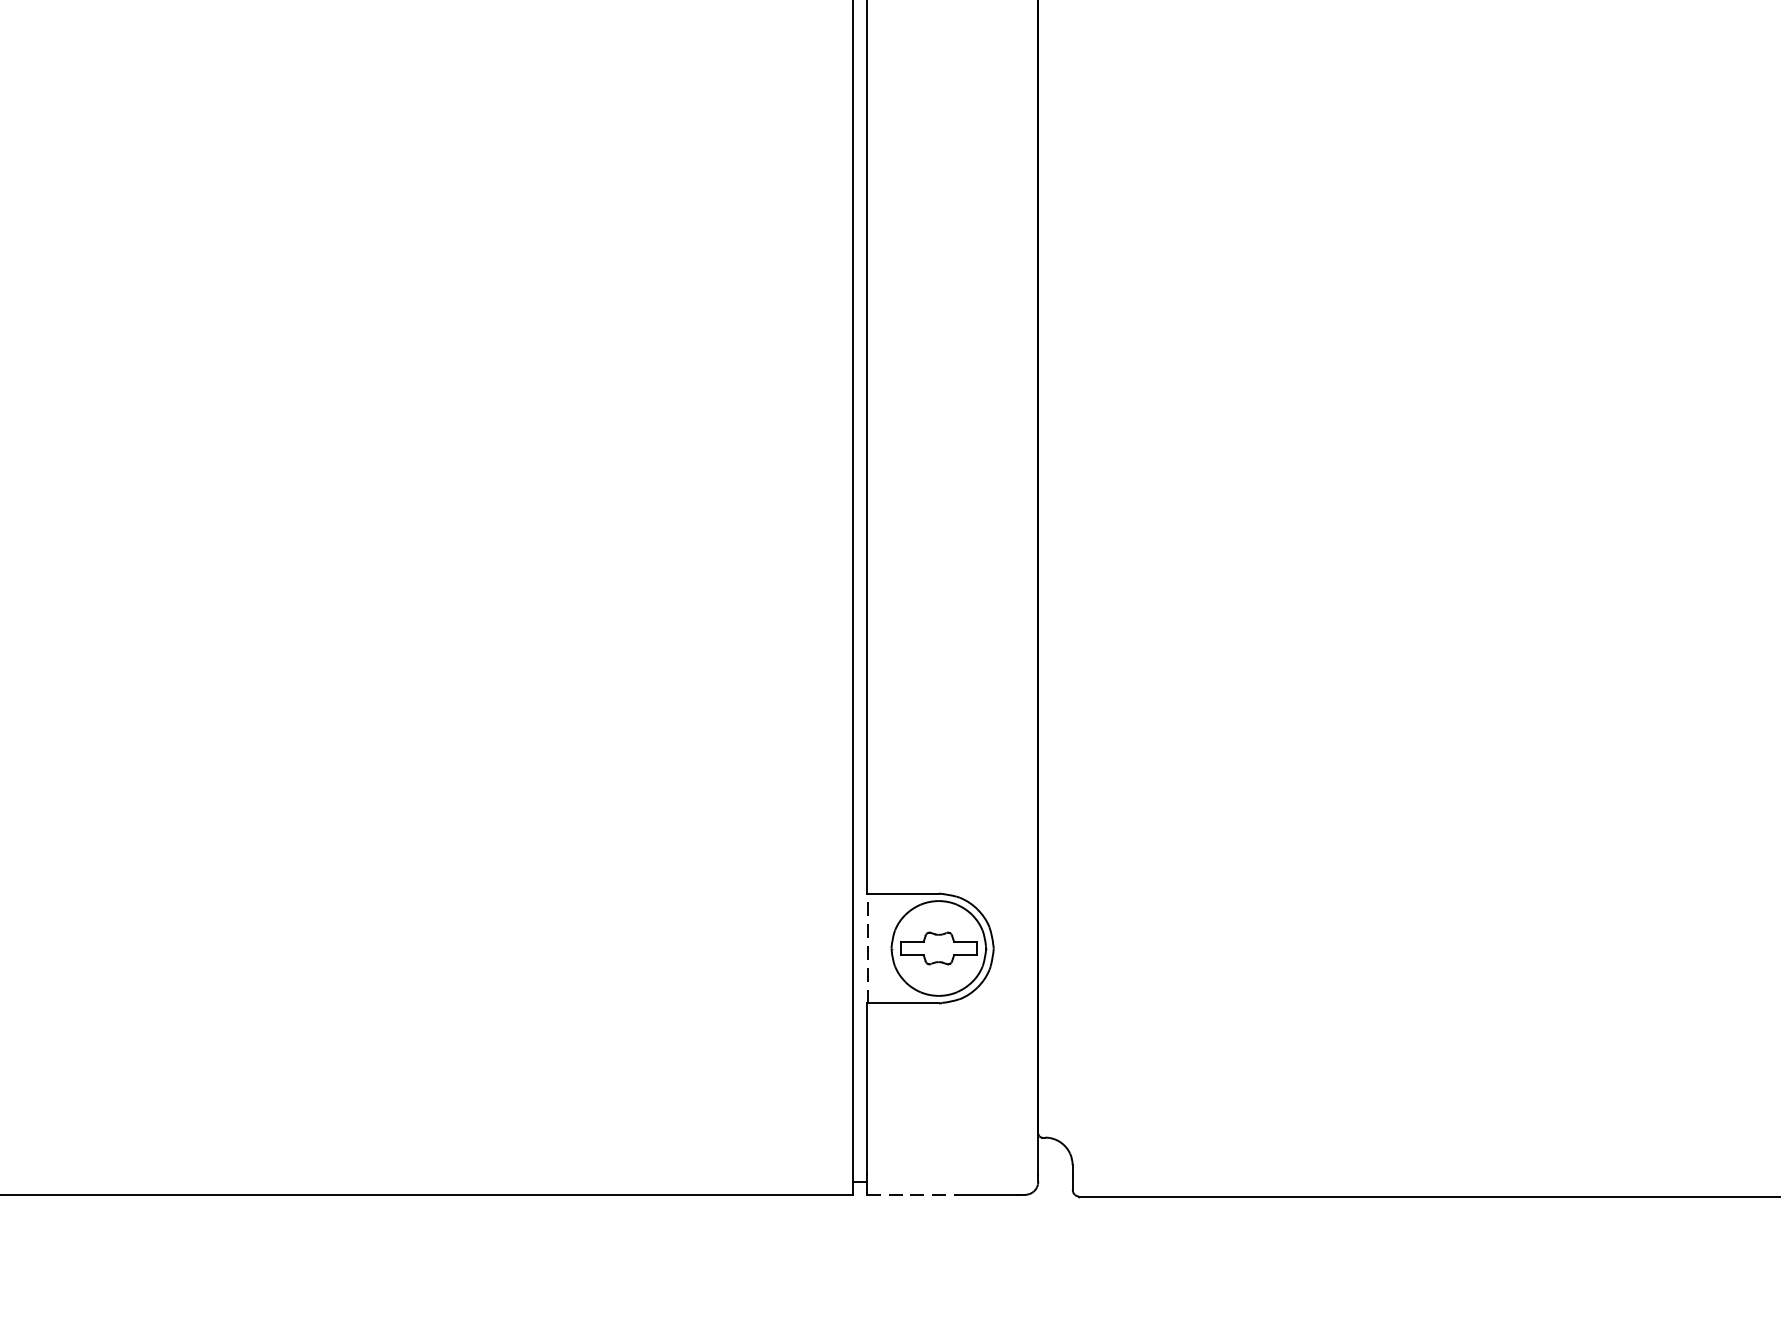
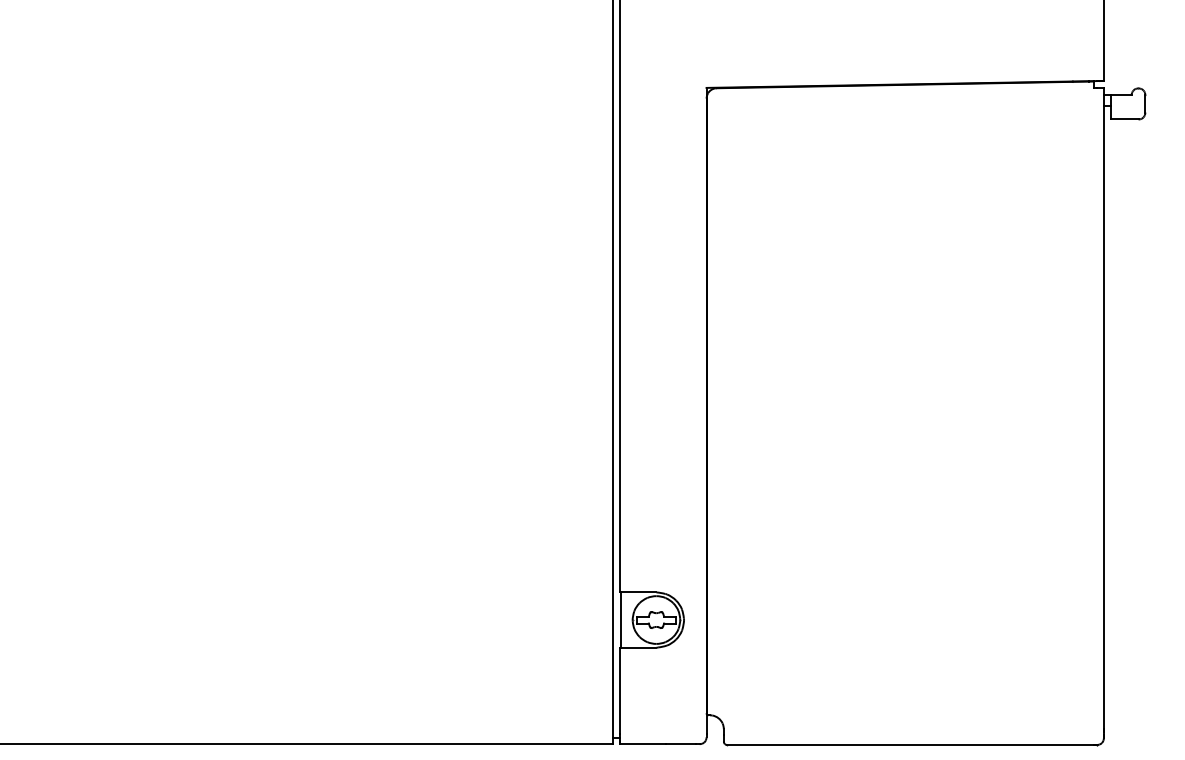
line: (867, 949) -> (620, 620), dashed -> solid
line: (911, 1195) -> (642, 744), dashed -> solid

